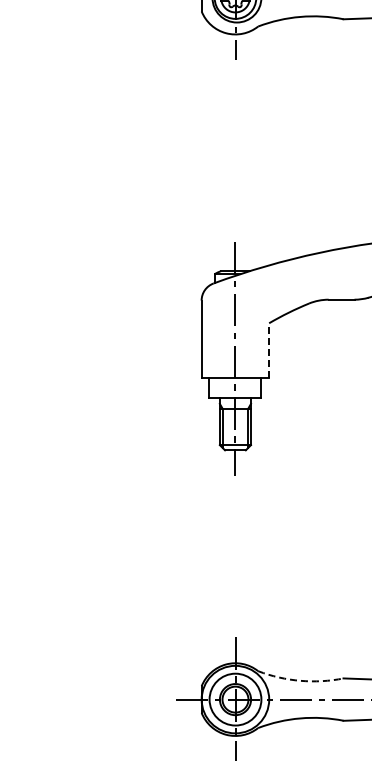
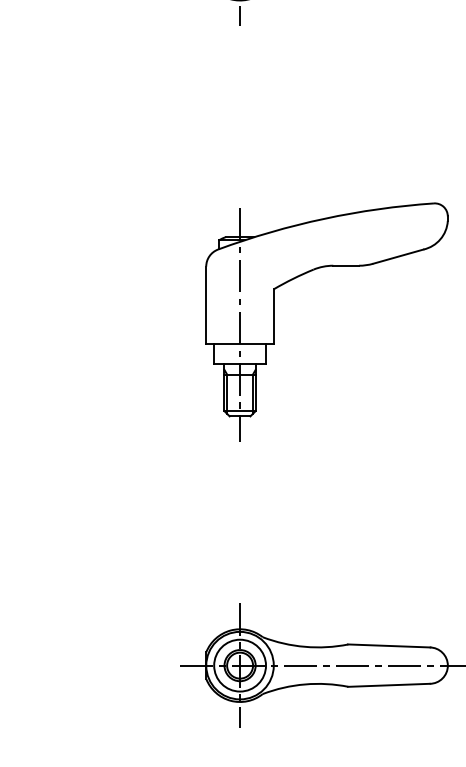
line: (268, 349) -> (273, 315), dashed -> solid
arc: (300, 680) -> (305, 646), dashed -> solid

